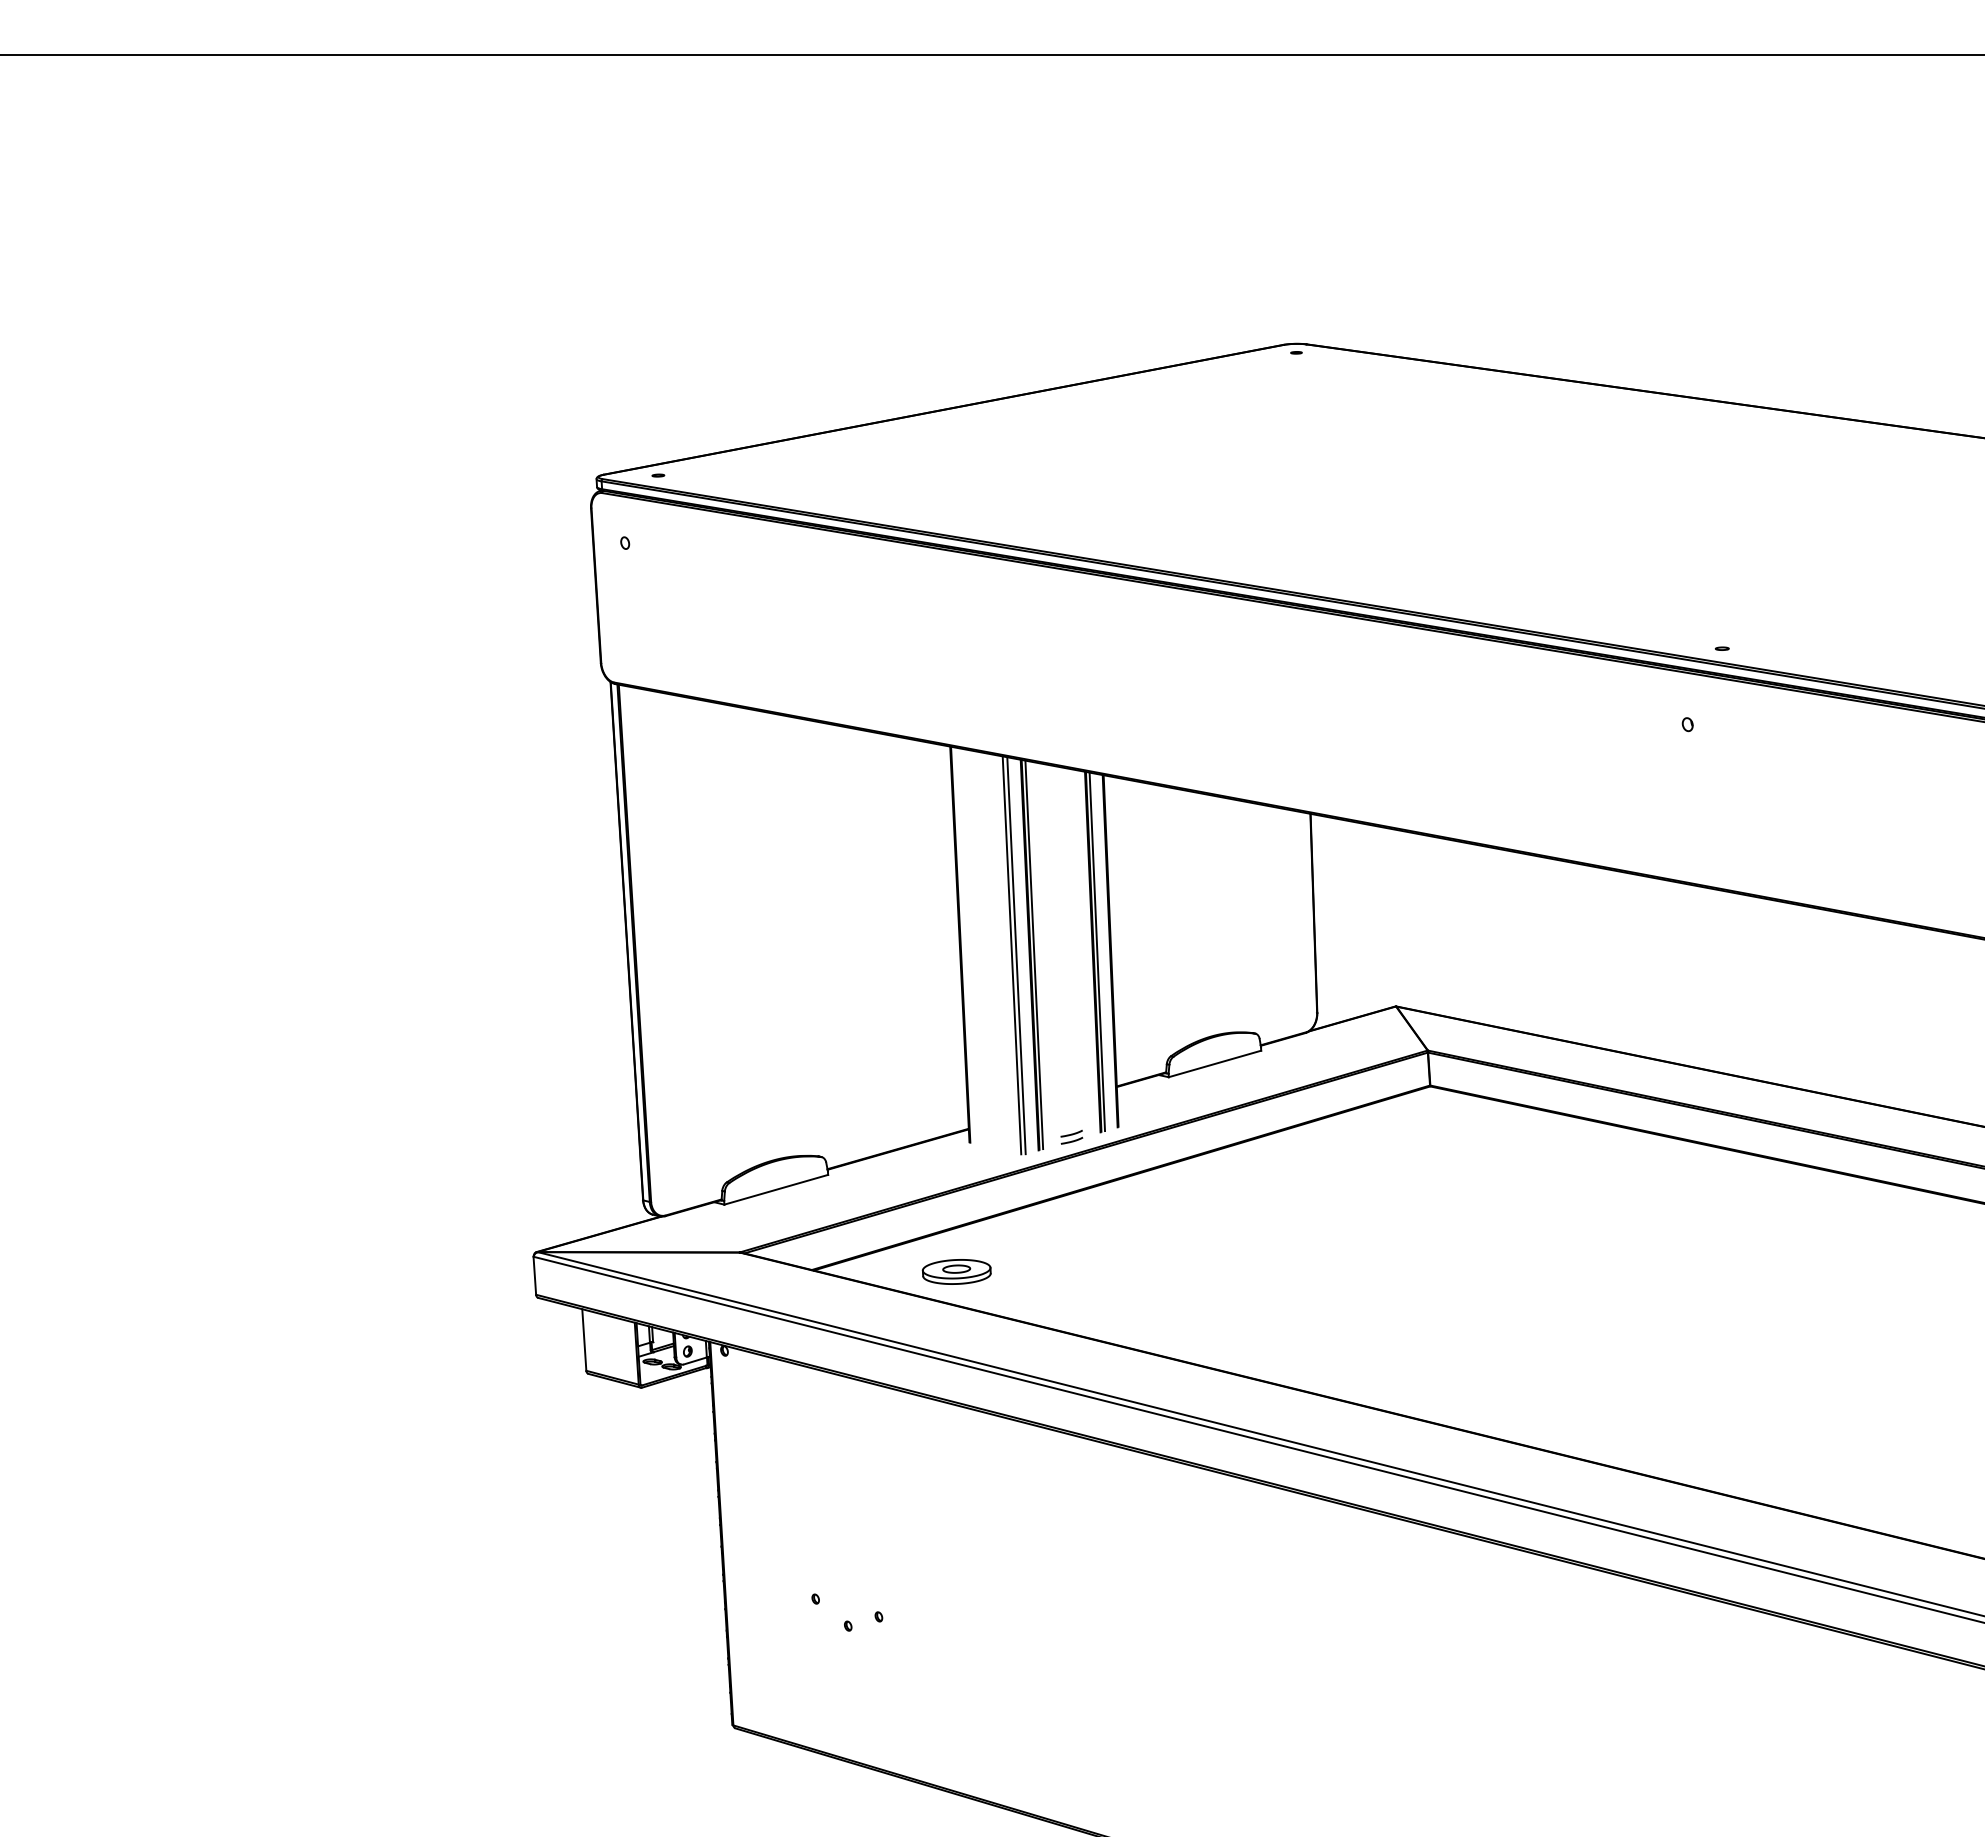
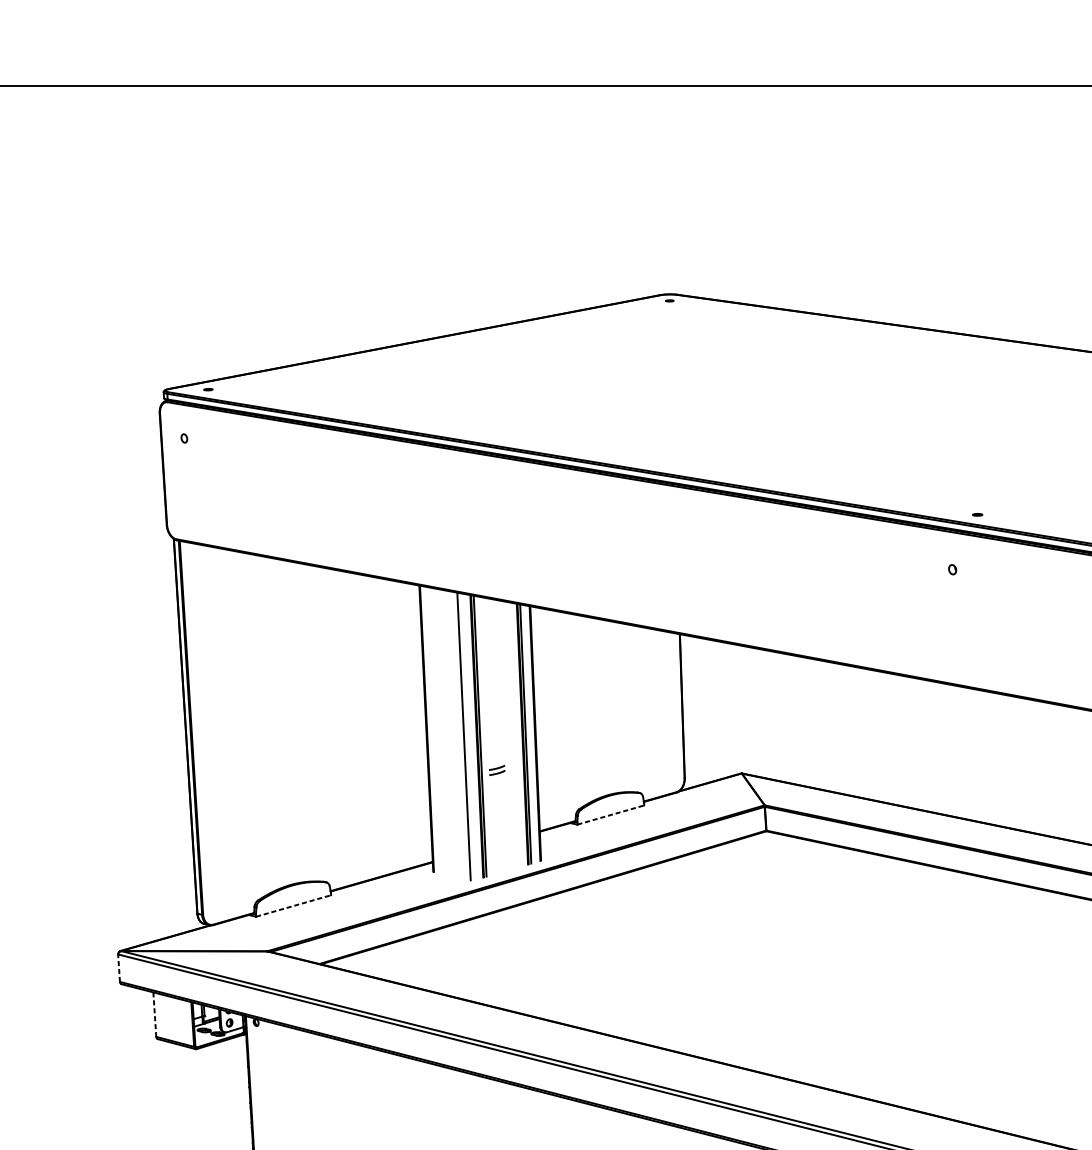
line: (1016, 955) -> (467, 736), removed
line: (1215, 1063) -> (611, 814), solid -> dashed
part: (1071, 1136) -> (496, 769), moved
line: (776, 1189) -> (293, 905), solid -> dashed
part: (956, 1271) -> (423, 965), removed
line: (534, 1275) -> (118, 967), solid -> dashed
line: (584, 1340) -> (154, 1014), solid -> dashed

